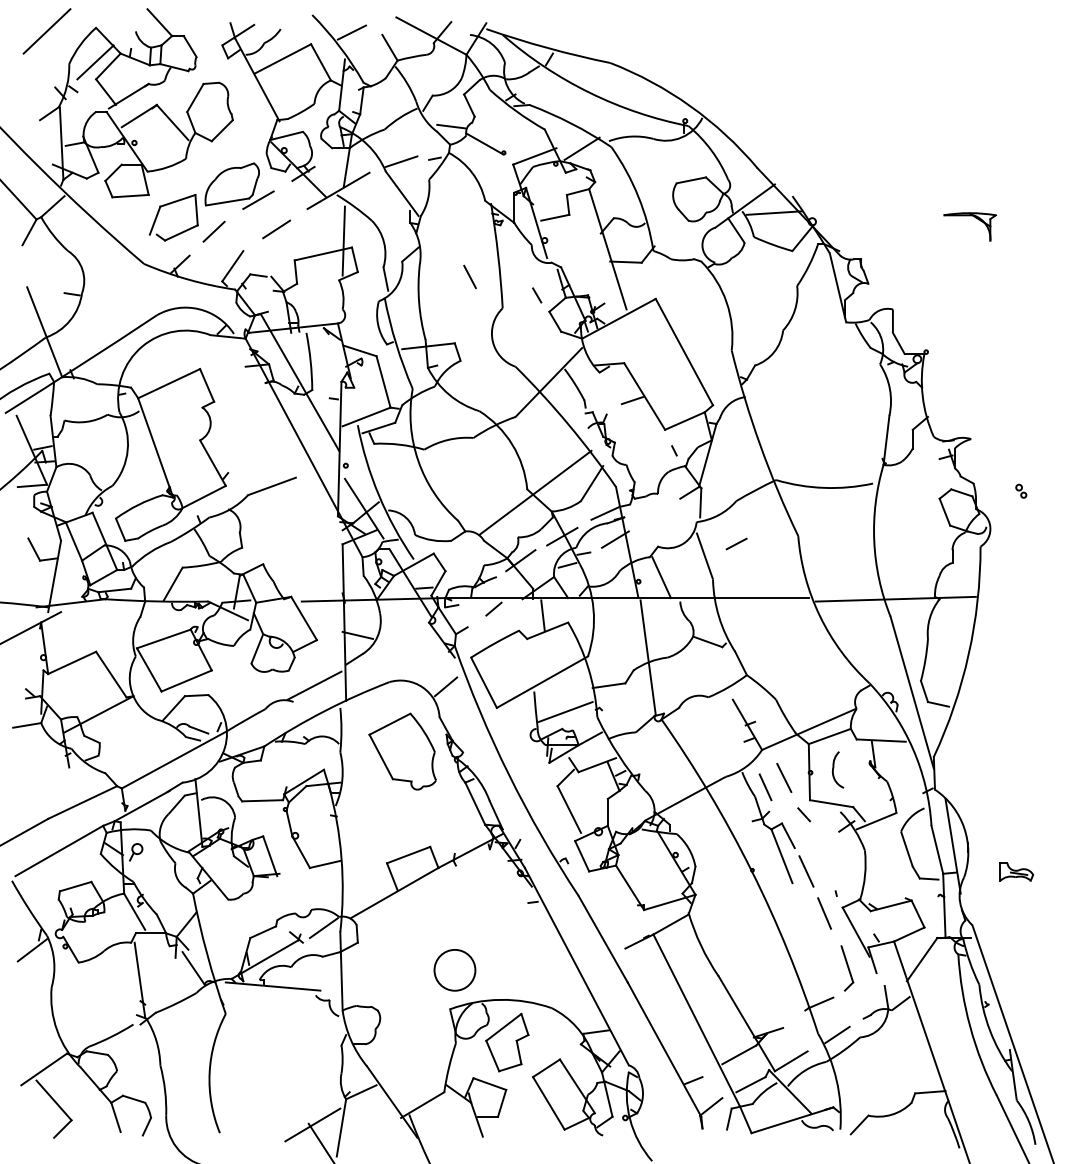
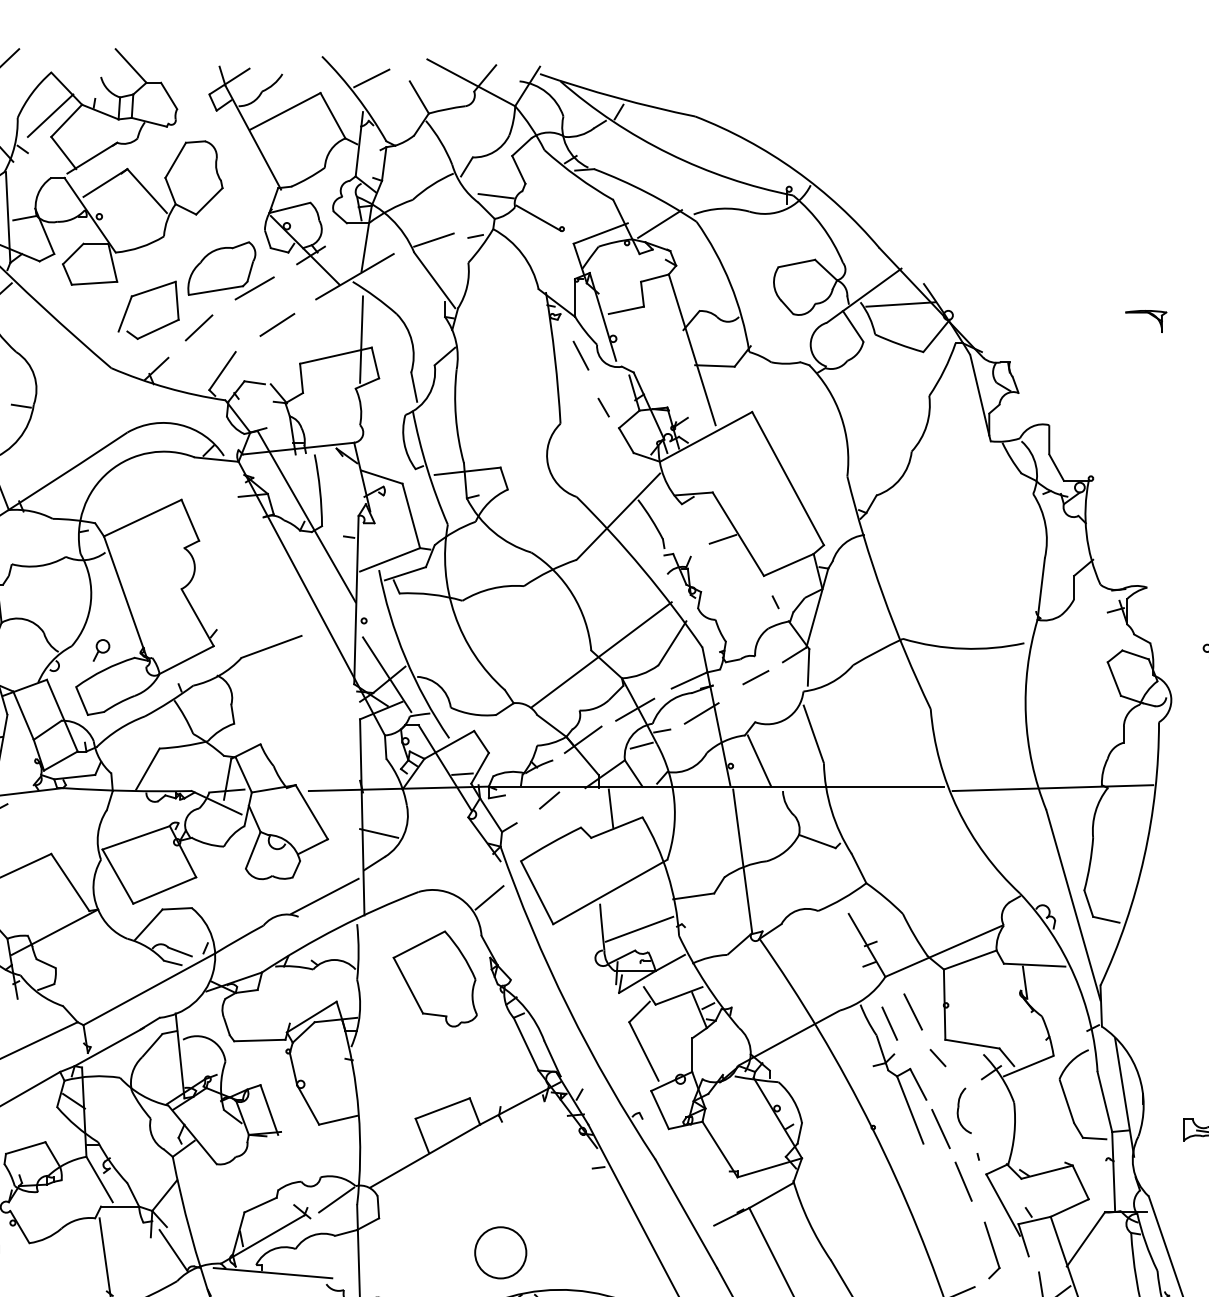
part: (970, 226) -> (1146, 321), size x0.62
line: (469, 276) -> (580, 355), moved
line: (736, 543) -> (755, 676), moved
part: (837, 769) -> (963, 1110), moved
part: (136, 852) -> (101, 650), moved

